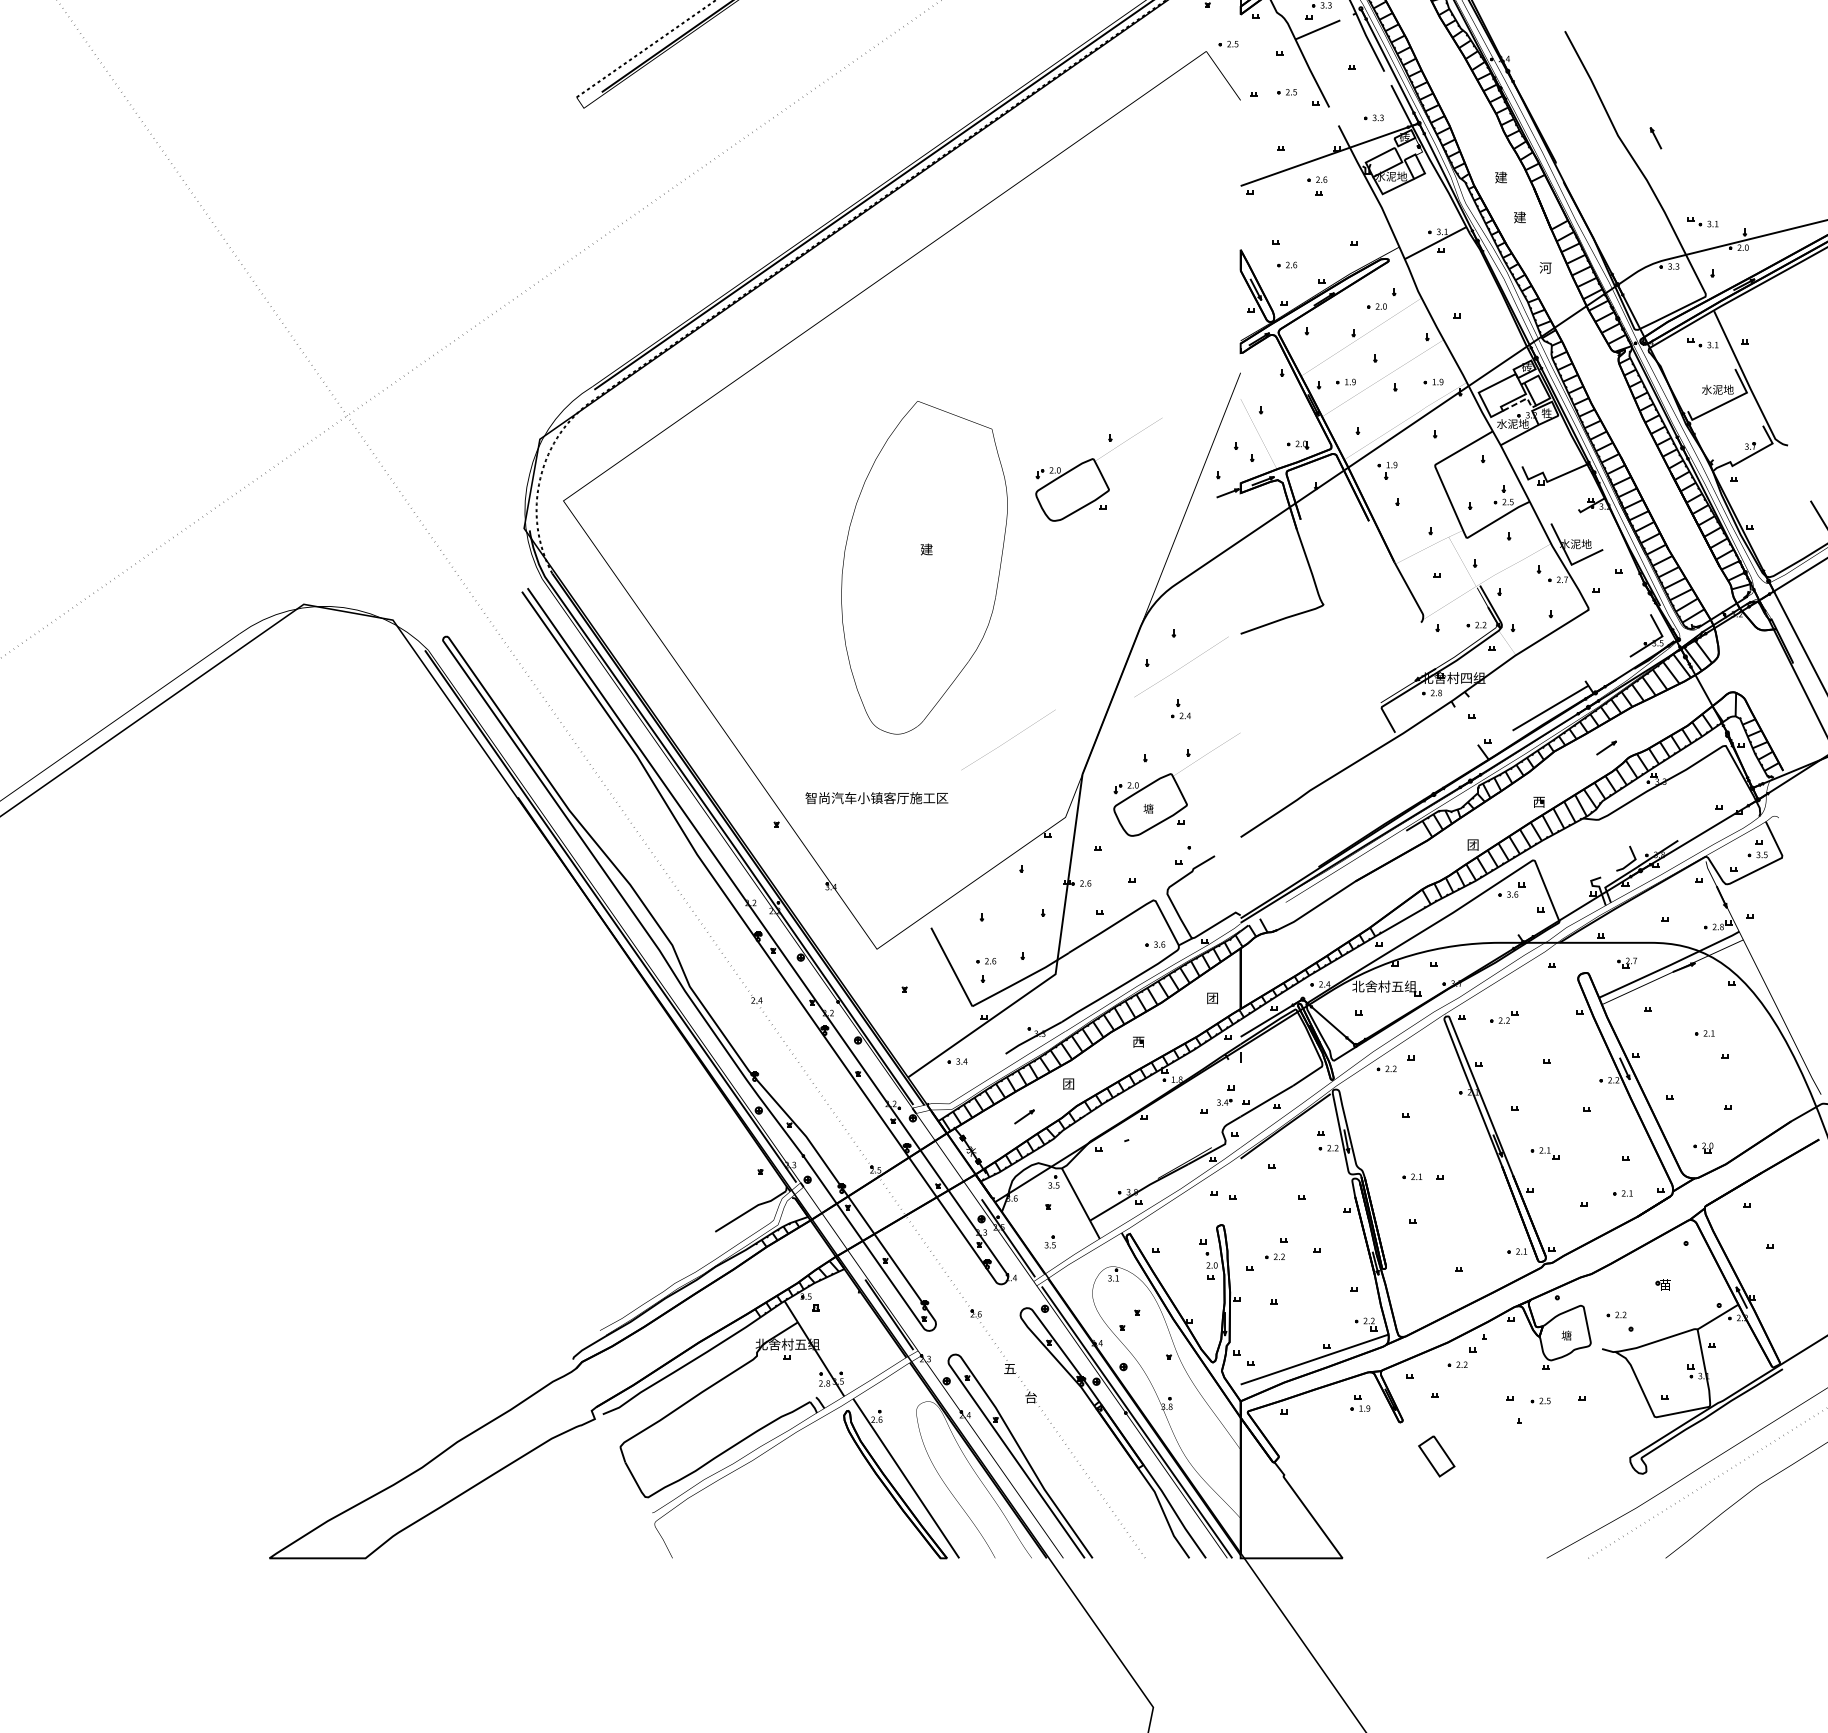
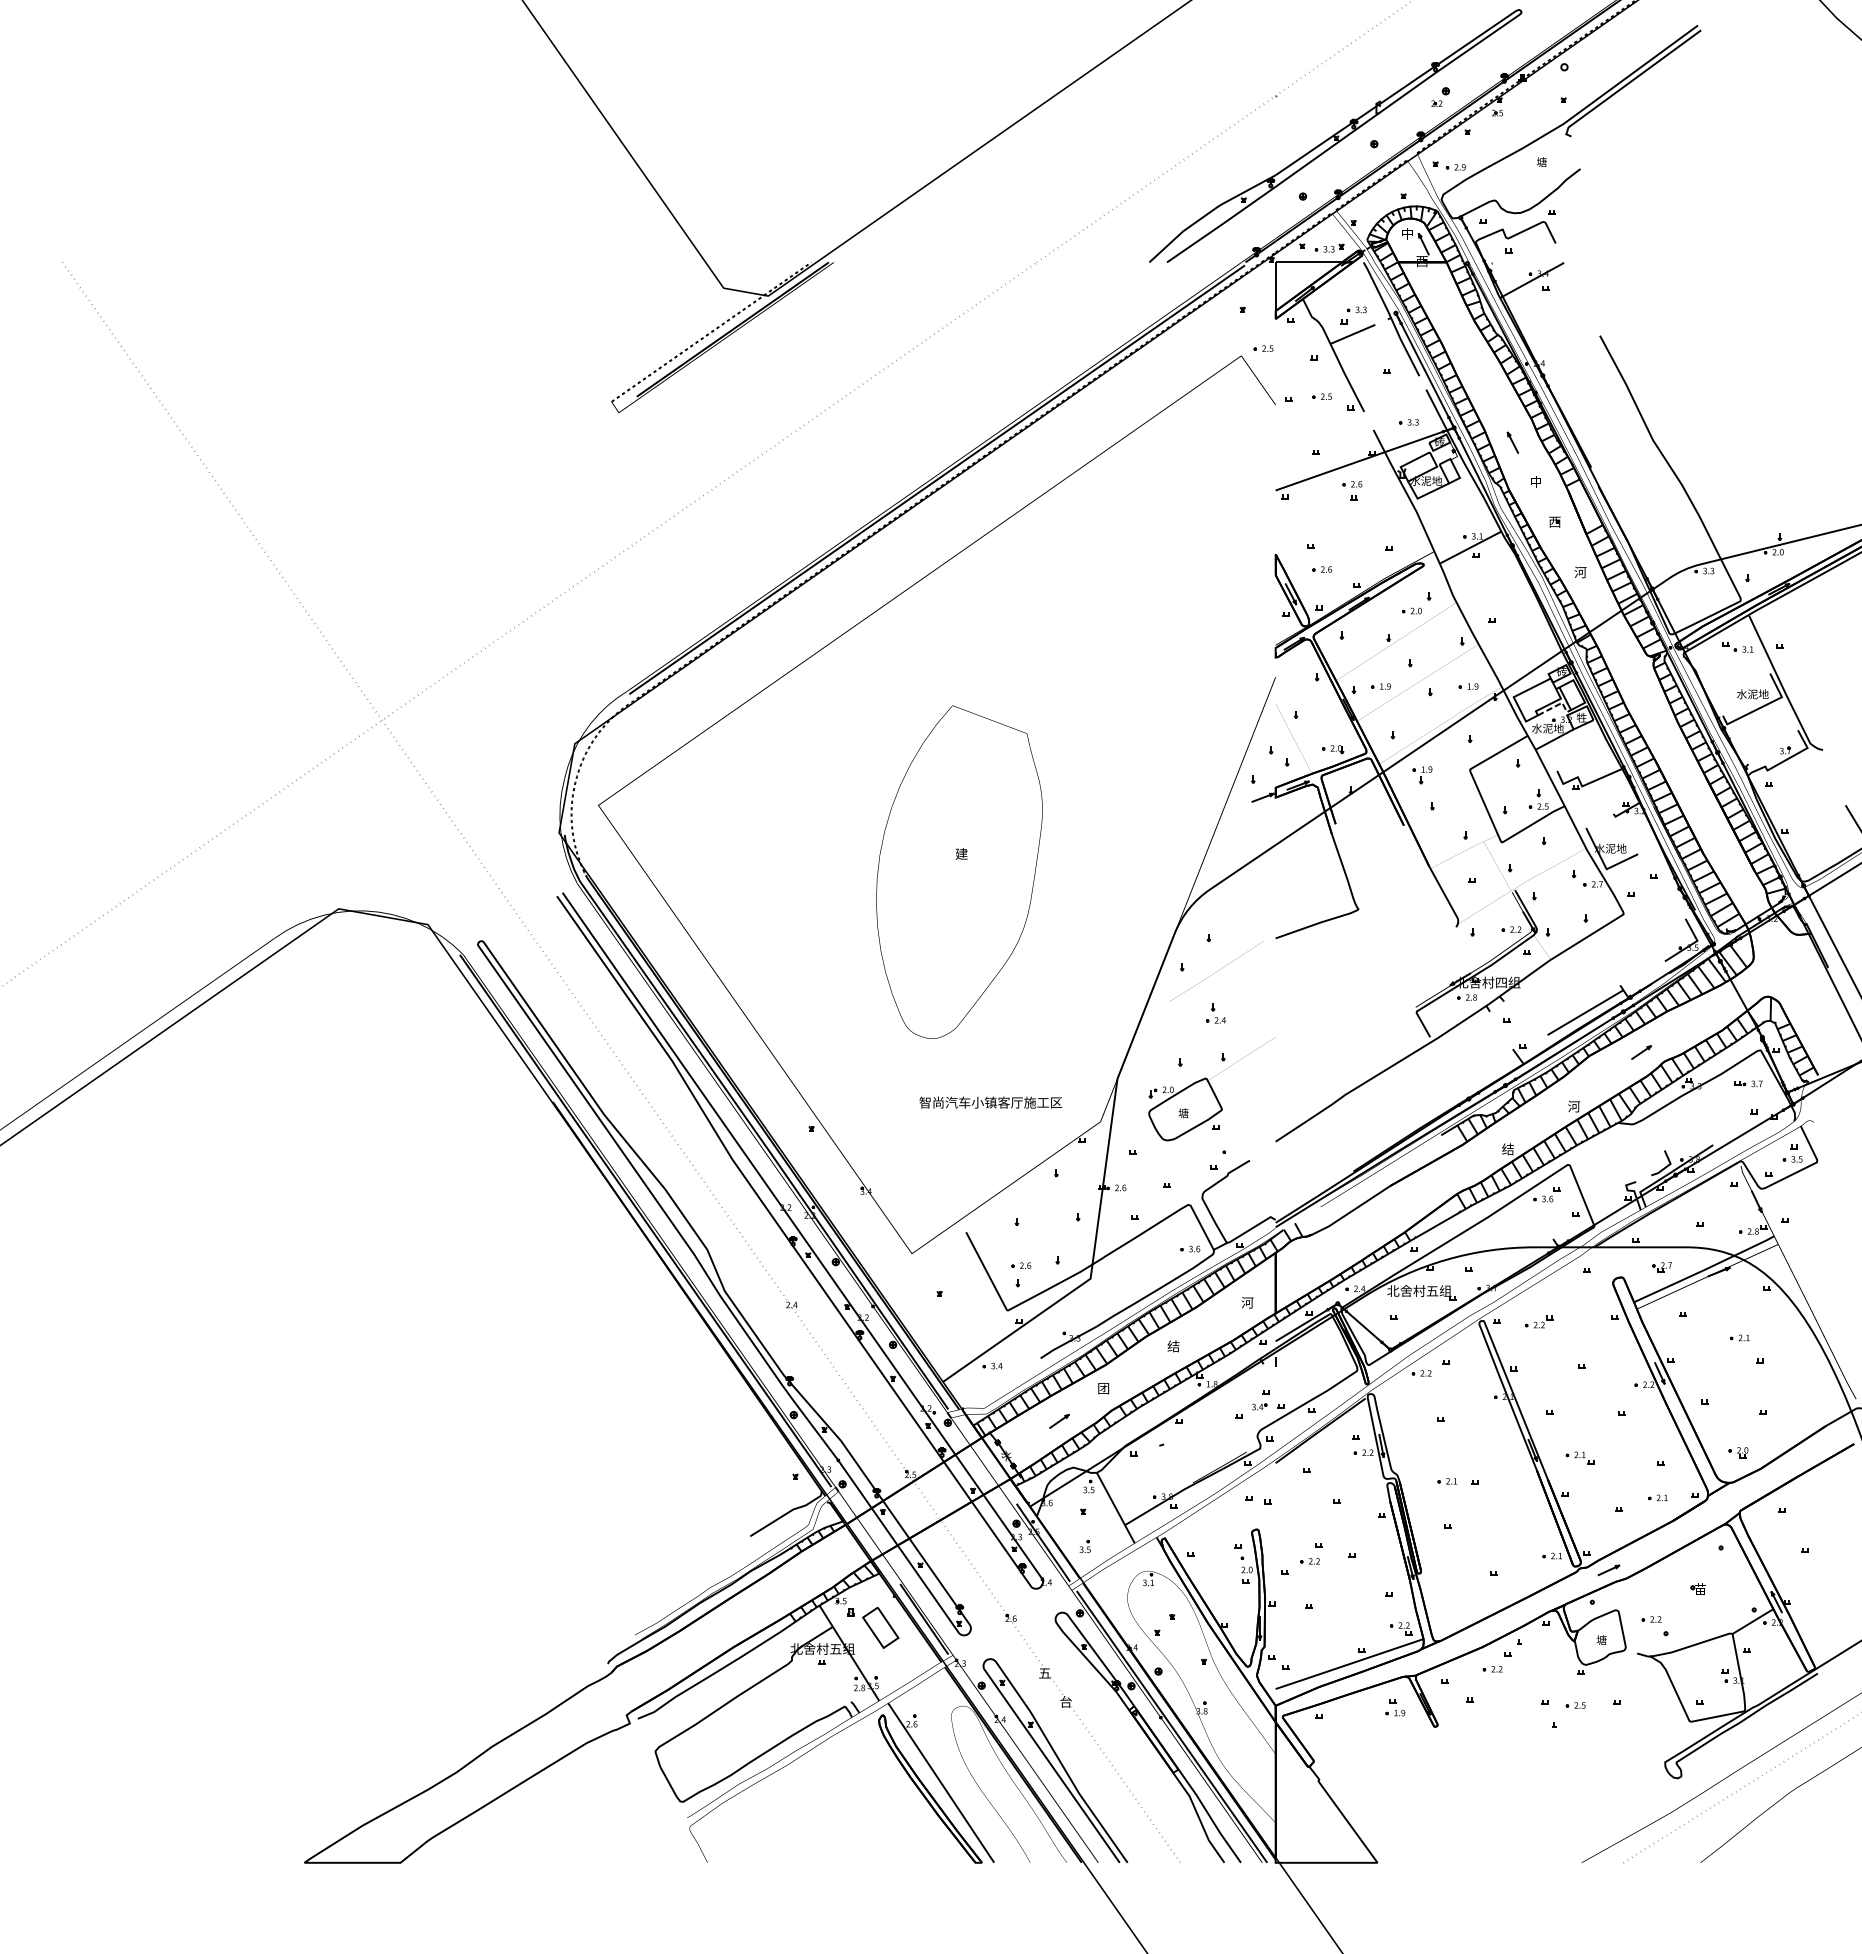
part: (1655, 138) -> (1512, 442), moved
text: (1500, 177) -> (1535, 481), 建 -> 中
text: (1519, 217) -> (1554, 521), 建 -> 西
part: (1702, 222) -> (1737, 526), removed
part: (1098, 470) -> (1133, 774), removed
line: (1009, 740) -> (1044, 1044), removed
part: (1713, 779) -> (1748, 1083), added
text: (876, 798) -> (990, 1102), moved
text: (1539, 802) -> (1574, 1106), 西 -> 河
text: (1472, 845) -> (1507, 1149), 团 -> 结
text: (1212, 998) -> (1247, 1302), 团 -> 河
text: (1138, 1042) -> (1173, 1346), 西 -> 结
part: (1573, 1266) -> (1608, 1570), added
part: (1436, 1456) -> (880, 1627), moved

